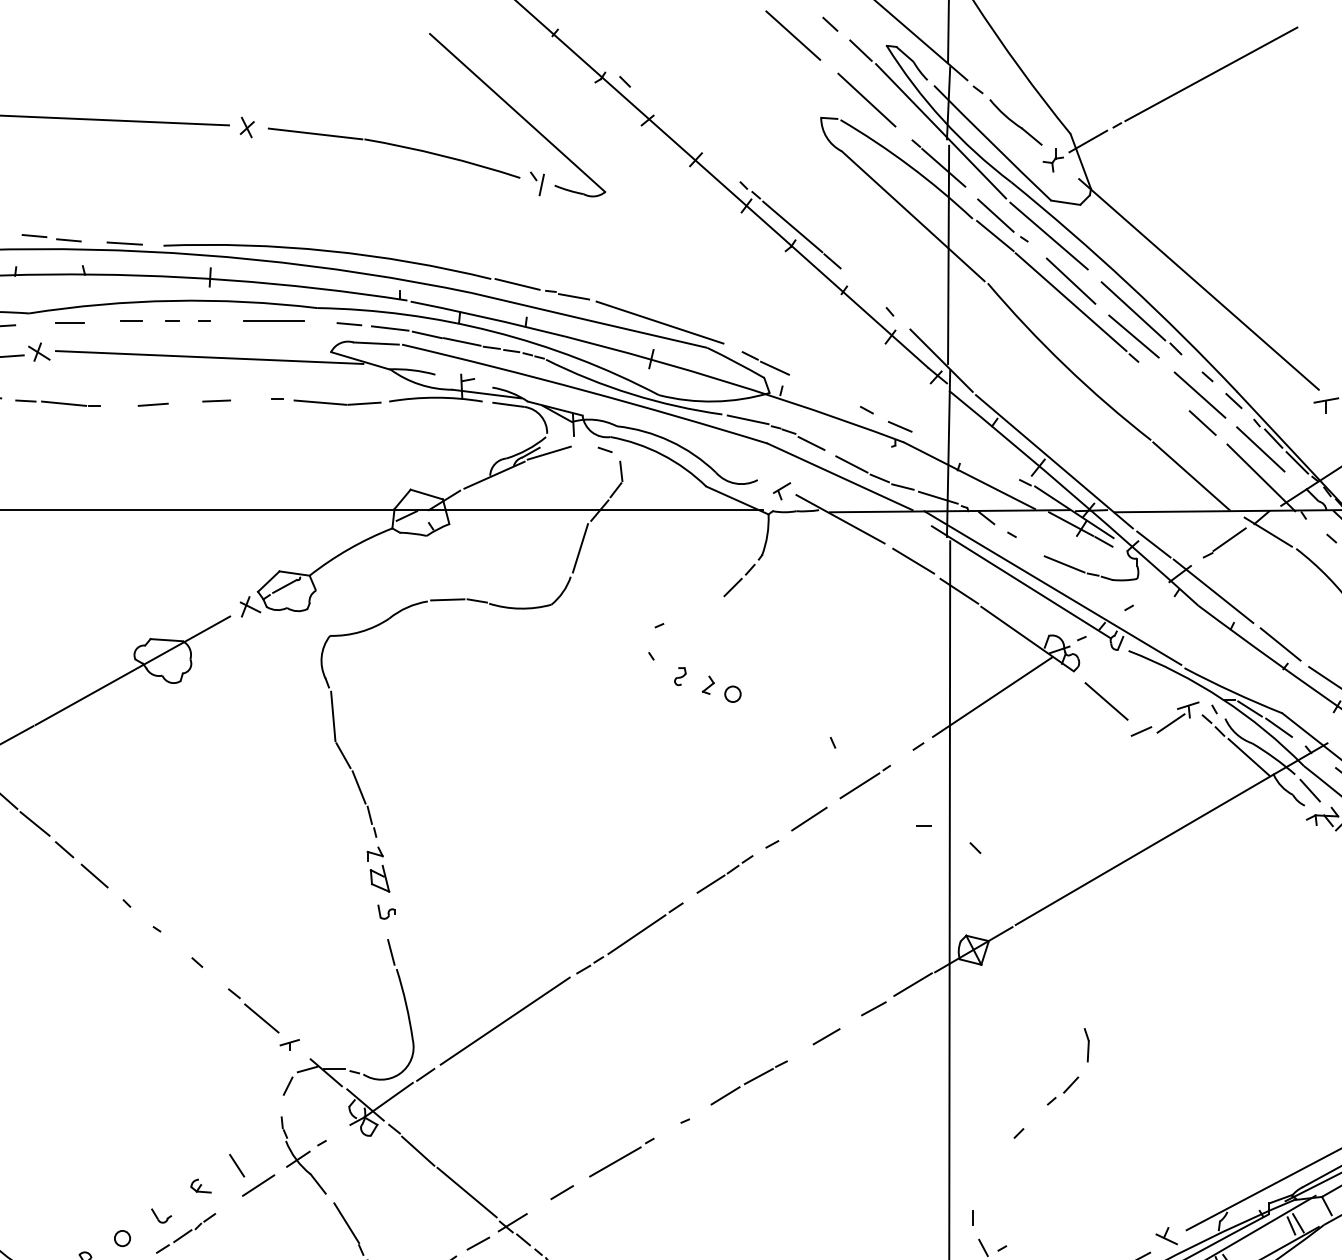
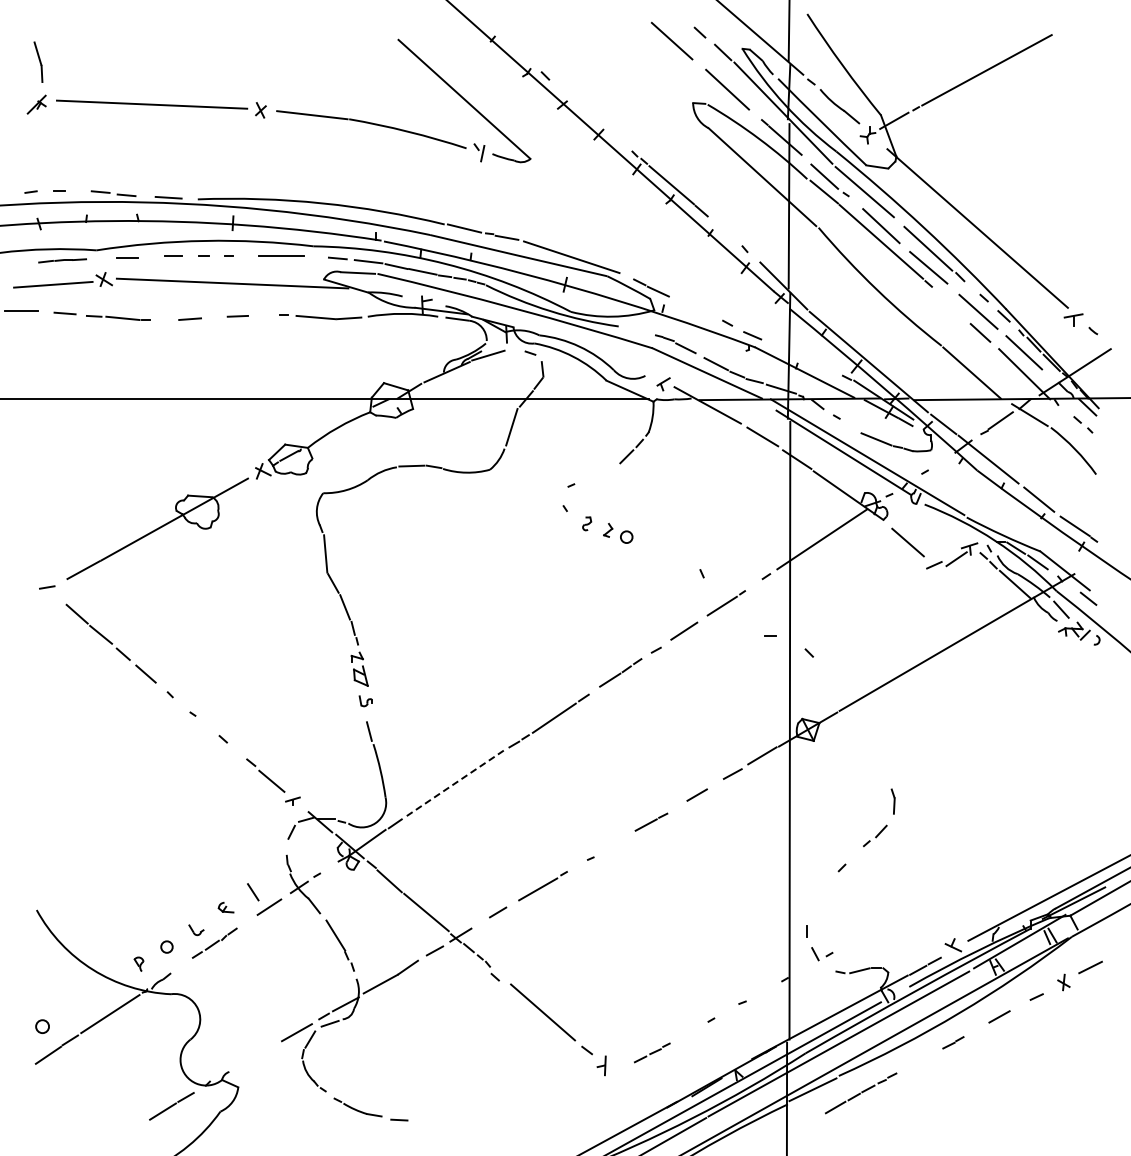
line: (747, 419) -> (637, 330), removed
line: (505, 1021) -> (455, 783), solid -> dashed
line: (724, 1095) -> (620, 839), removed

